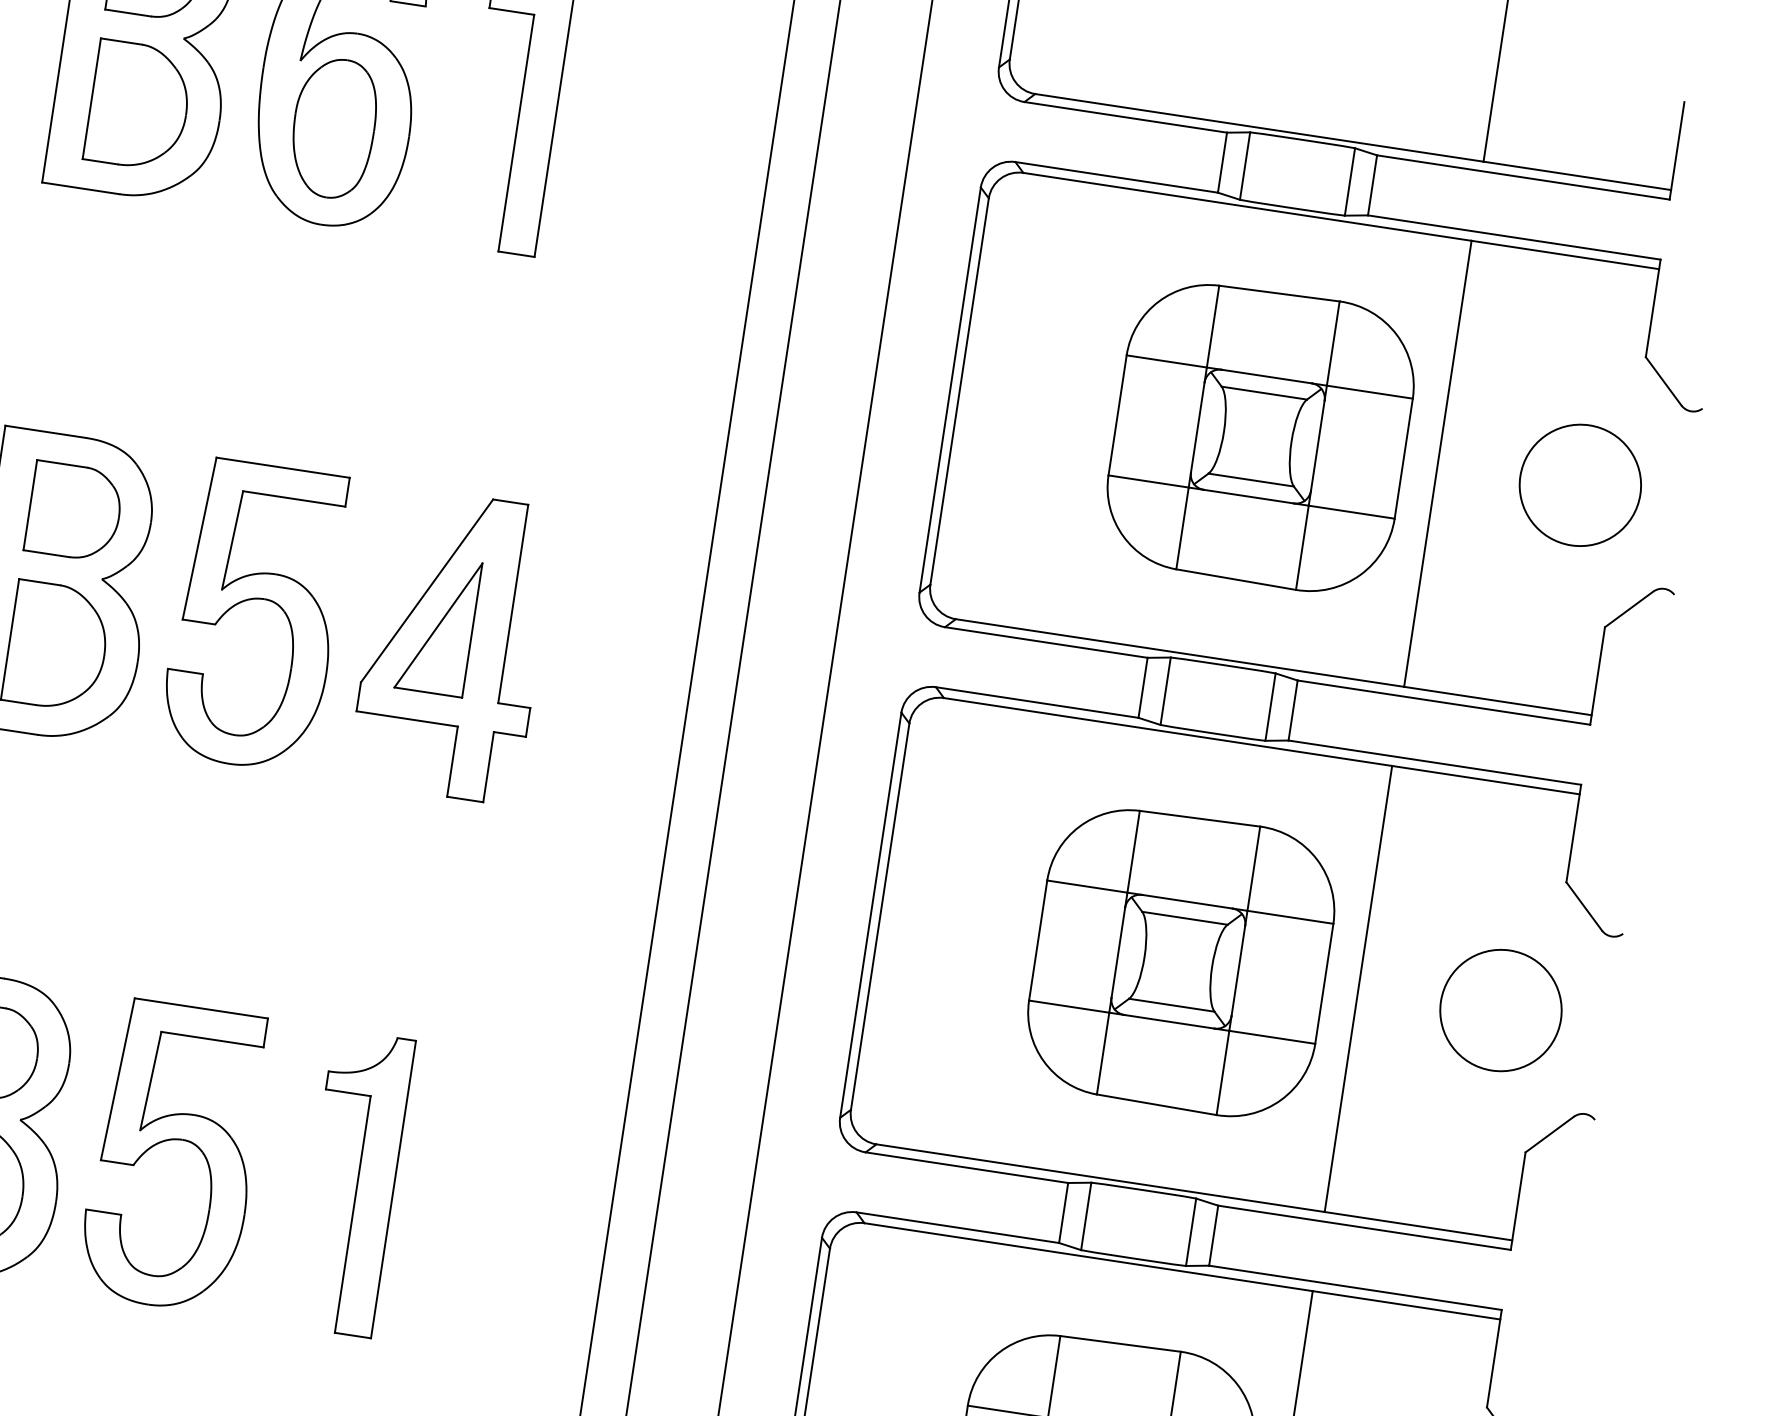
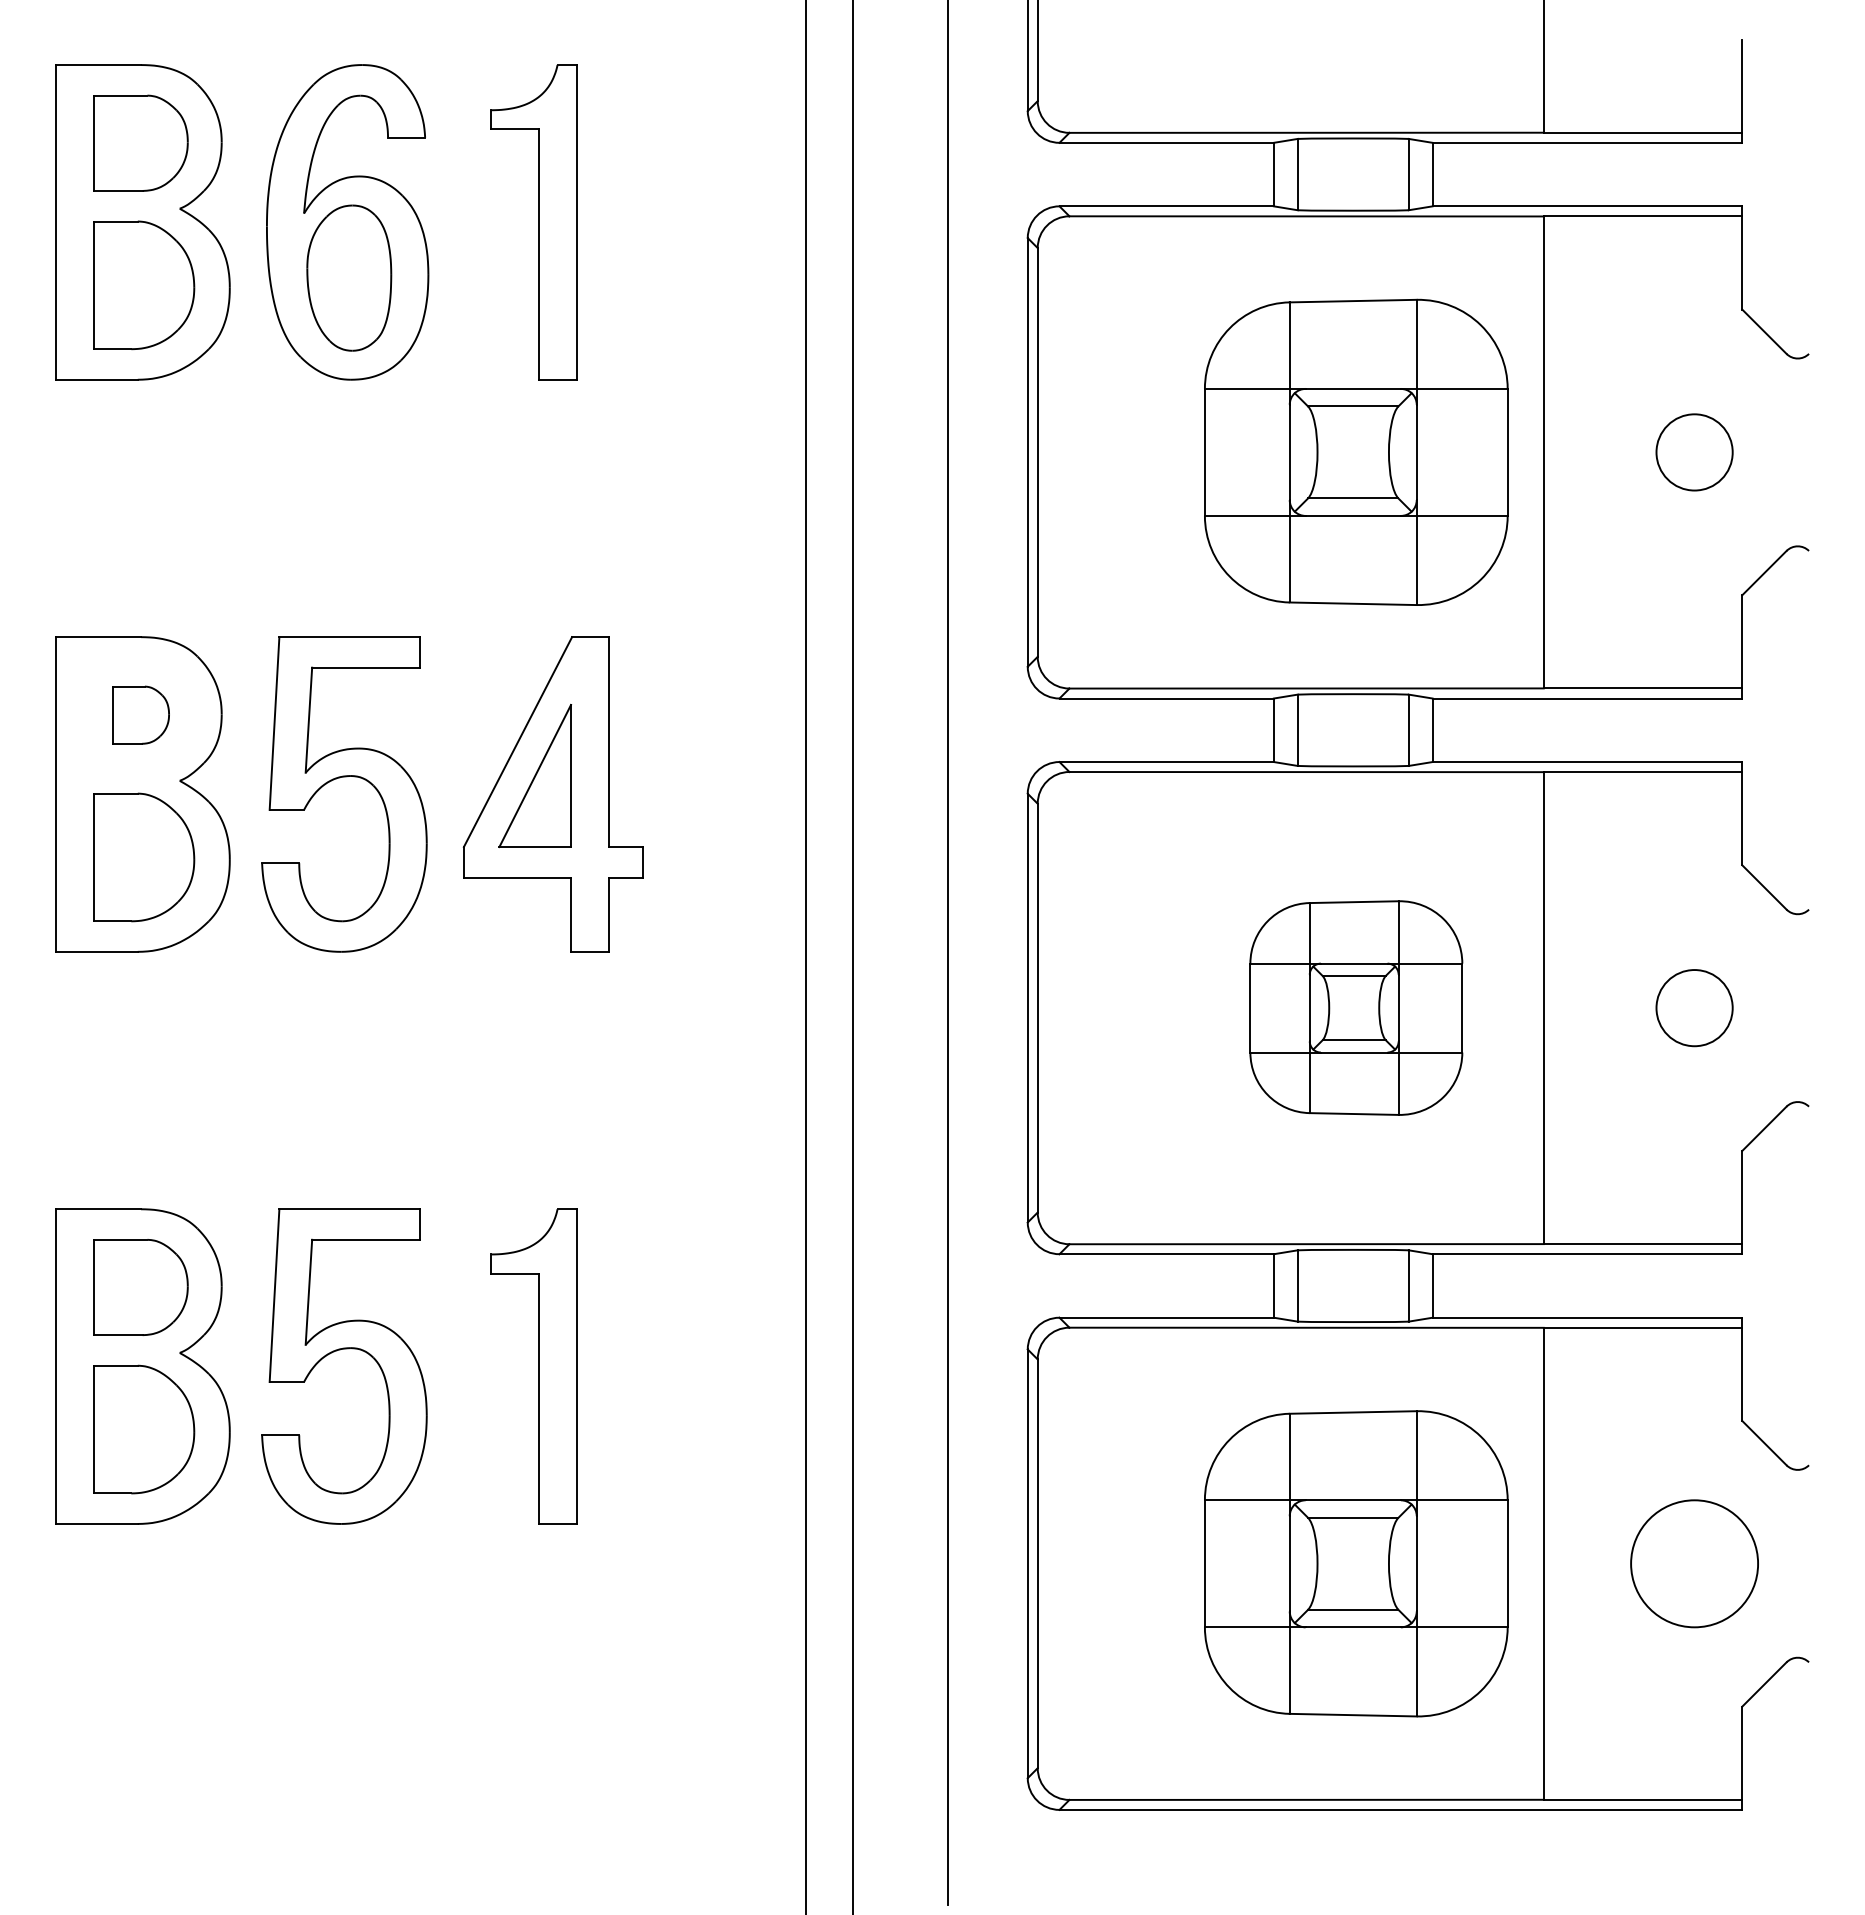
circle: (1580, 484) -> (1694, 451), size x0.6
part: (74, 510) -> (140, 714), size x0.6
part: (1181, 961) -> (1356, 1007), size x0.7
circle: (1500, 1009) -> (1694, 1007), size x0.6

